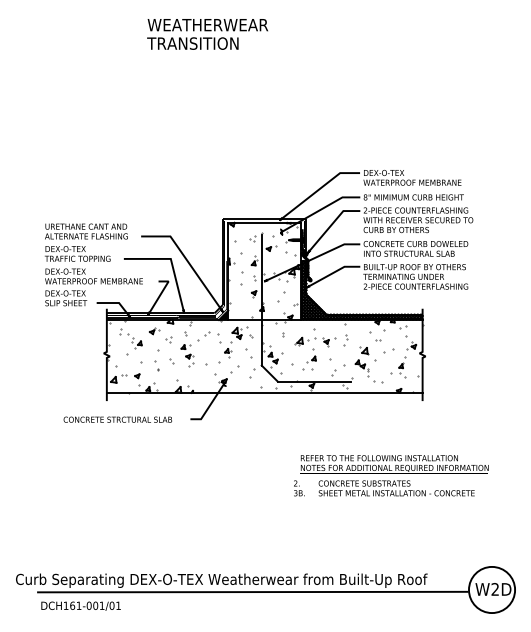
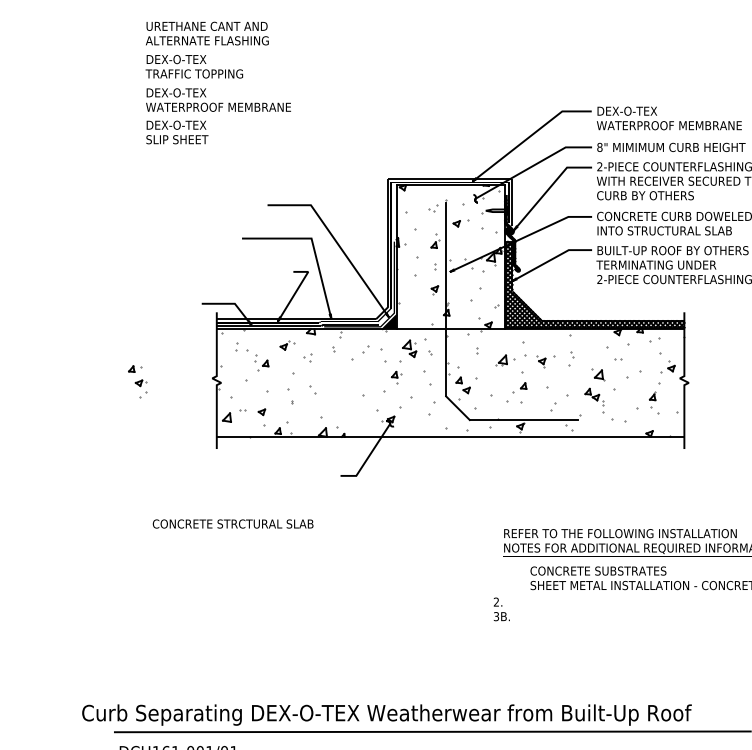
text: (93, 264) -> (217, 82), moved
part: (187, 355) -> (137, 381), moved
text: (117, 419) -> (232, 523), moved
text: (299, 488) -> (502, 609), moved

